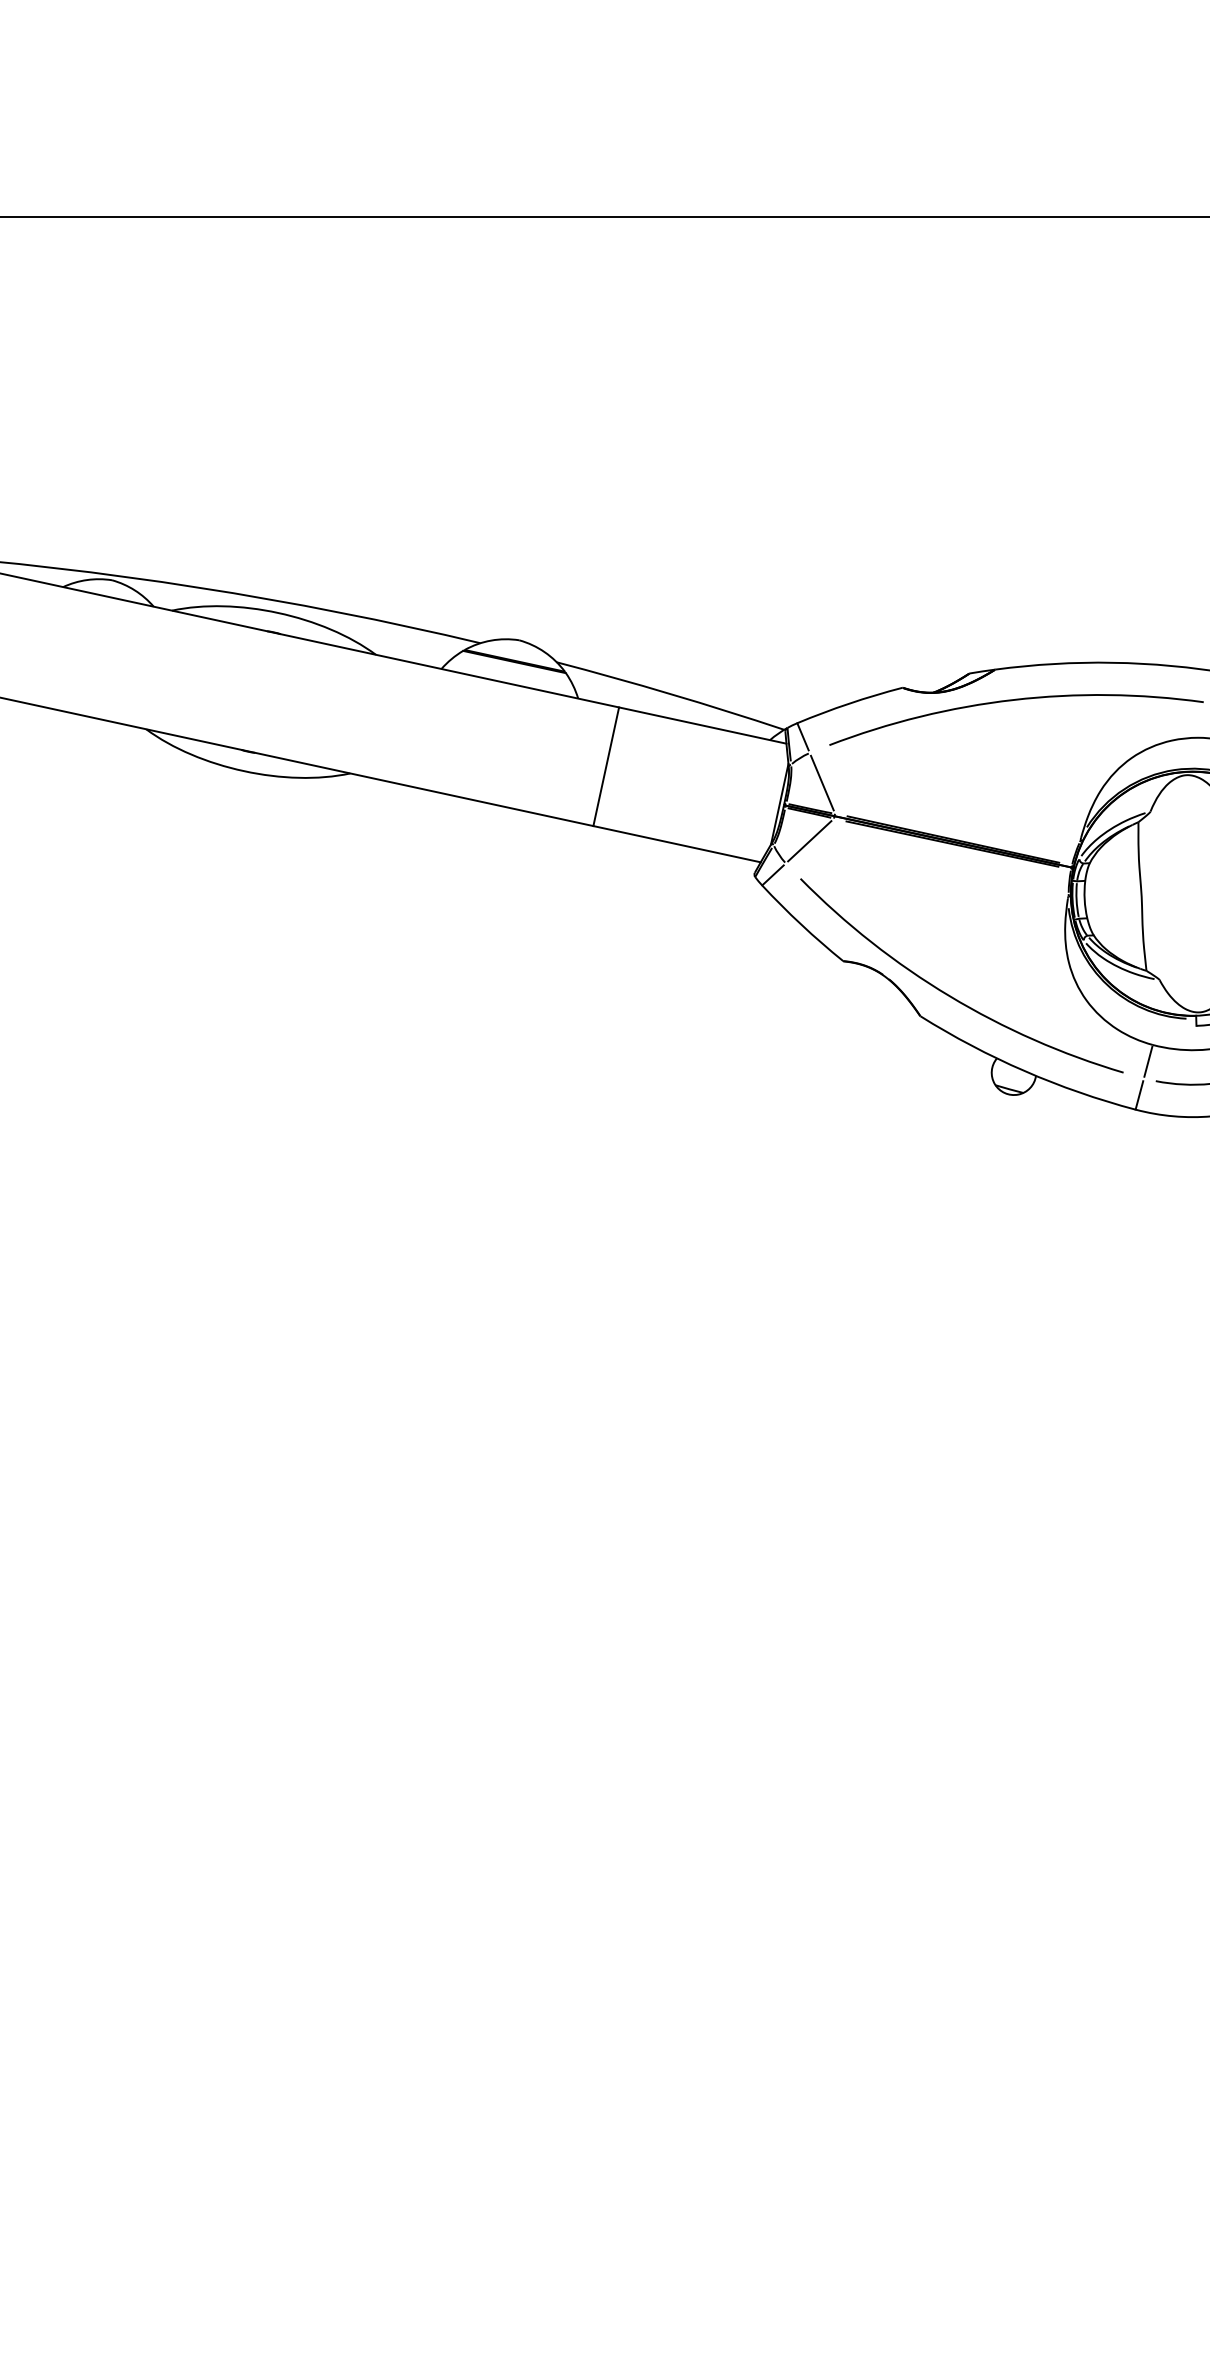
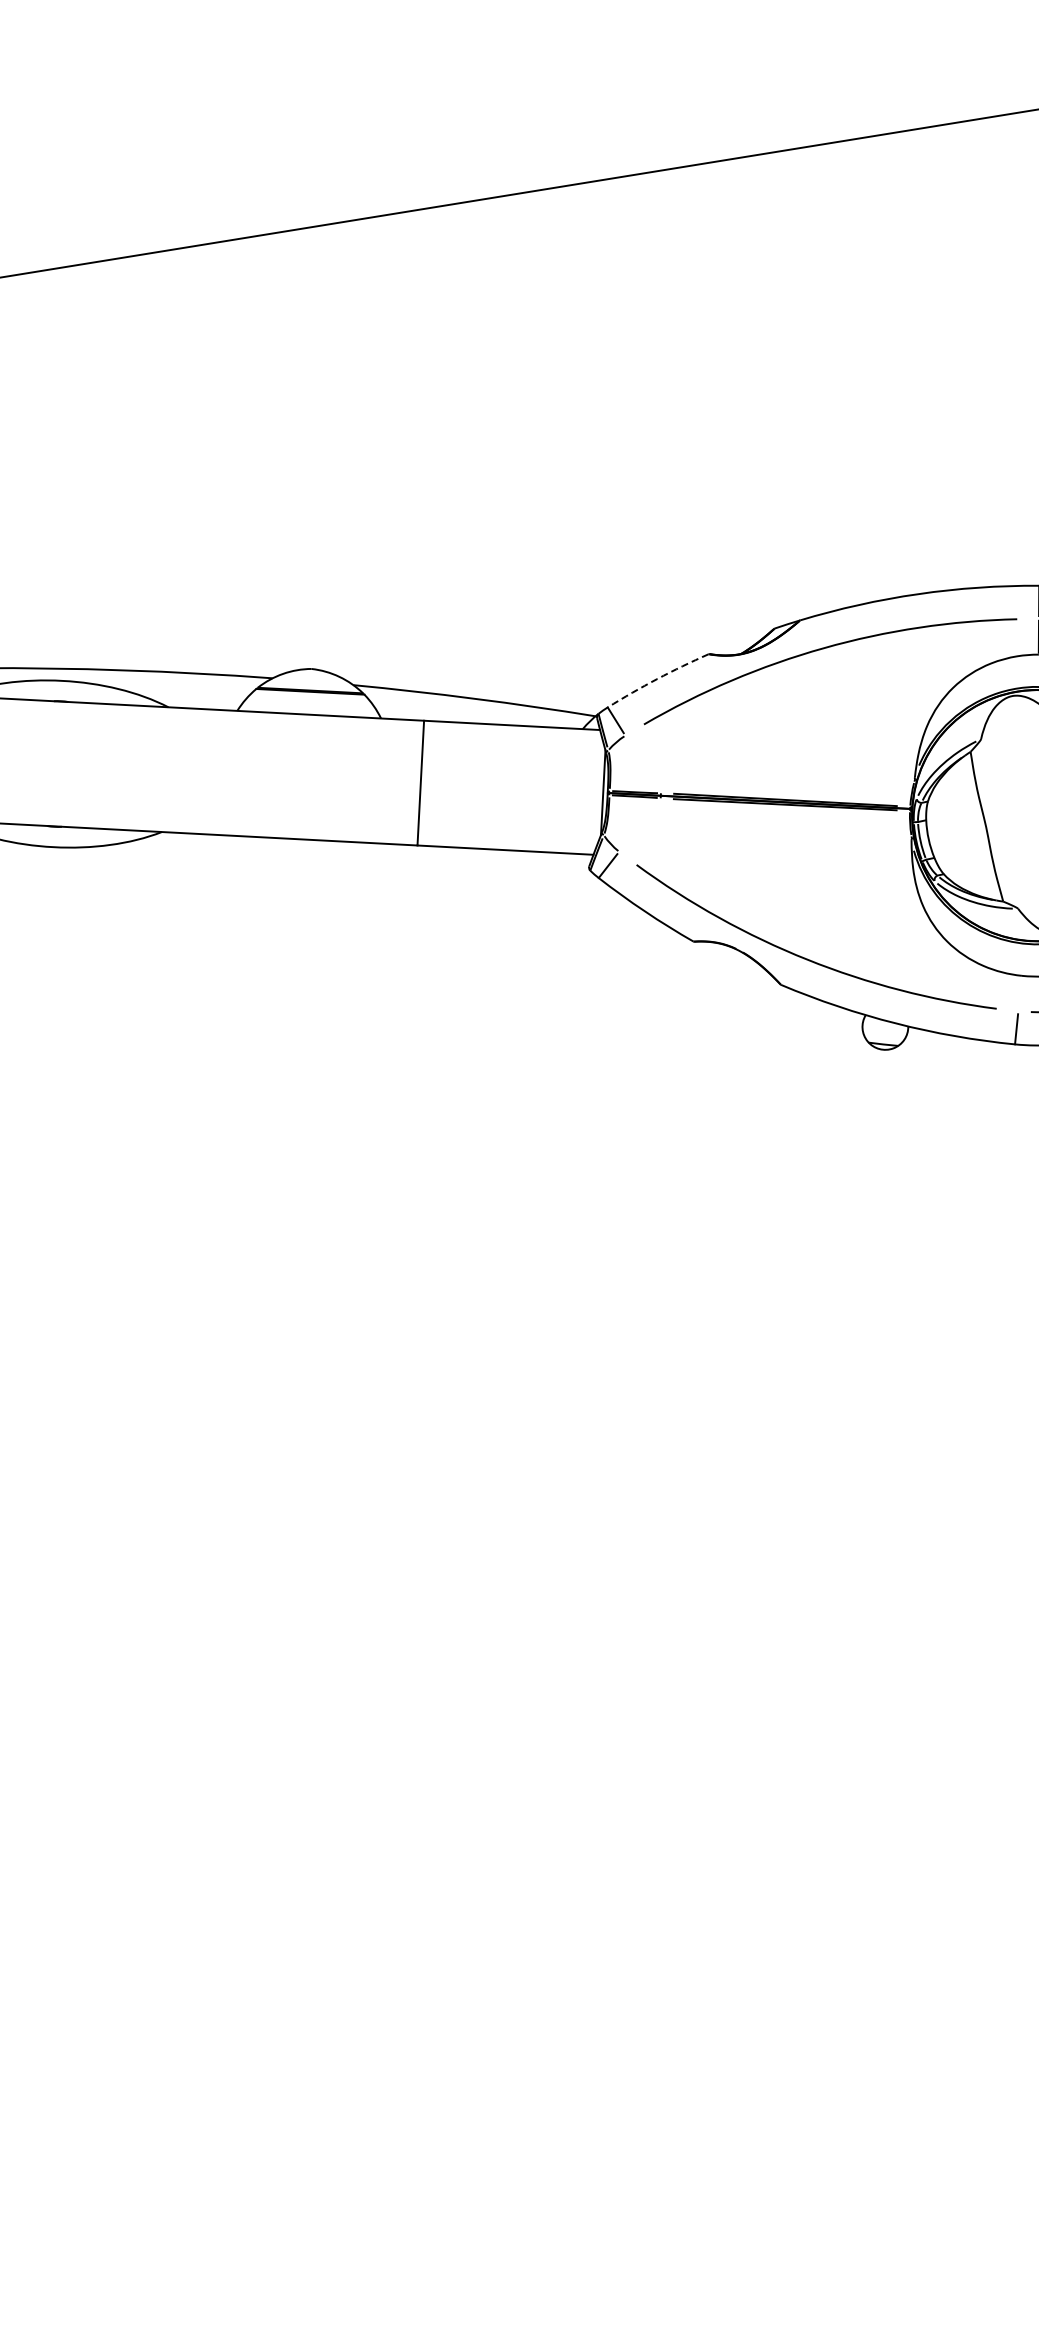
arc: (849, 703) -> (657, 678), solid -> dashed
line: (821, 782) -> (642, 763), removed
line: (809, 841) -> (639, 825), removed
line: (1148, 1061) -> (1020, 993), removed

